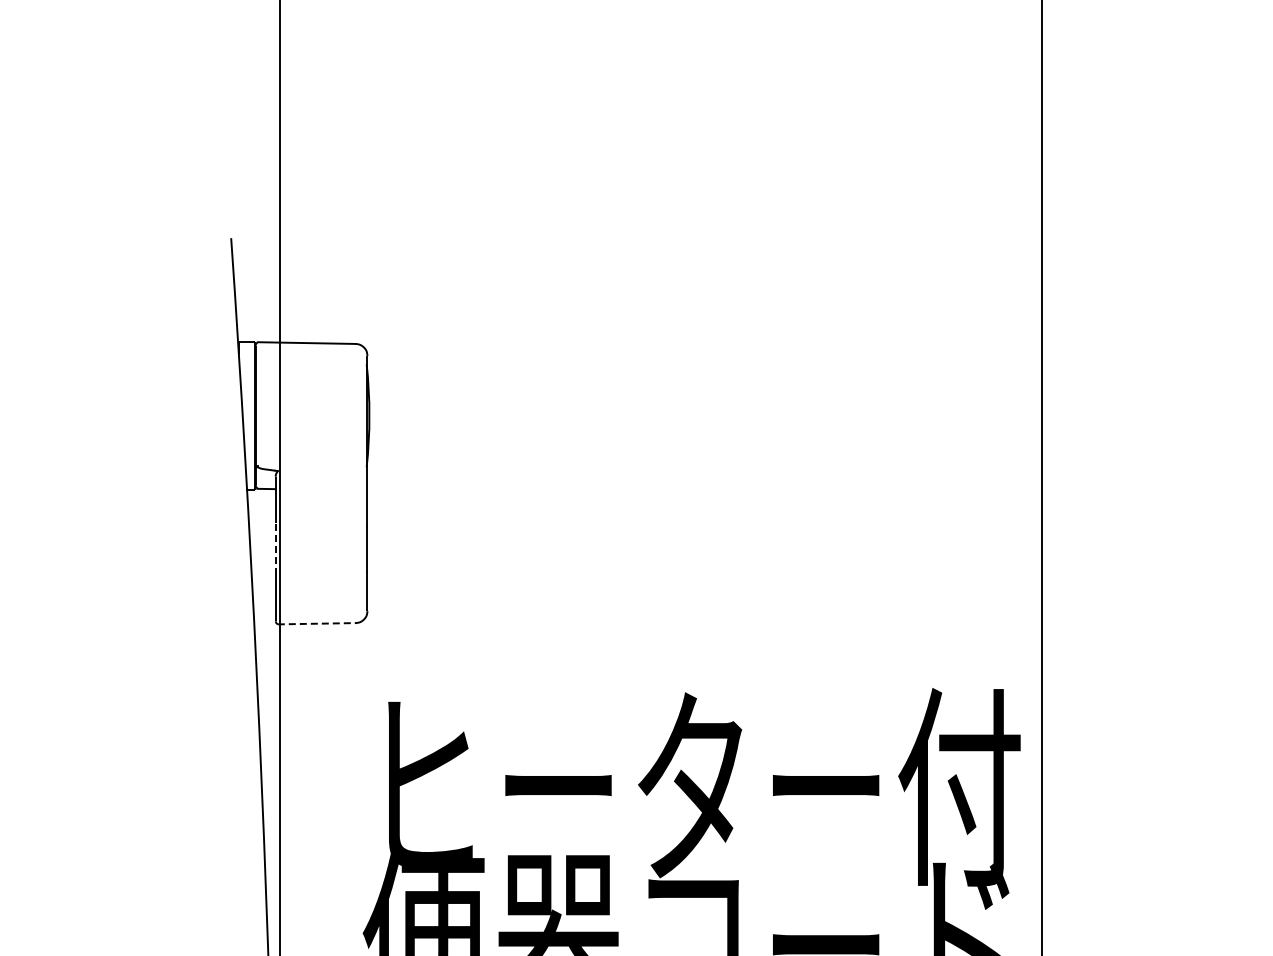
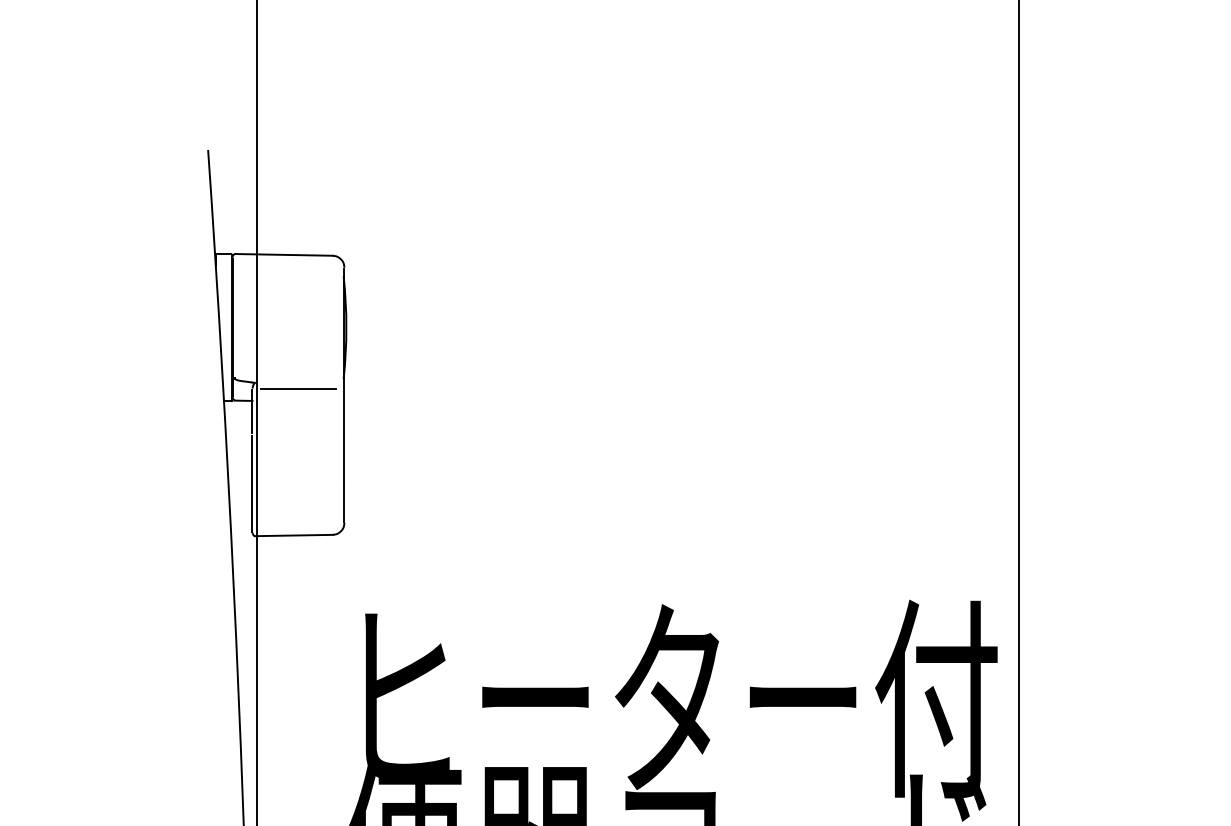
line: (321, 477) -> (298, 389), added
line: (275, 547) -> (252, 459), dashed -> solid
line: (317, 623) -> (294, 535), dashed -> solid

